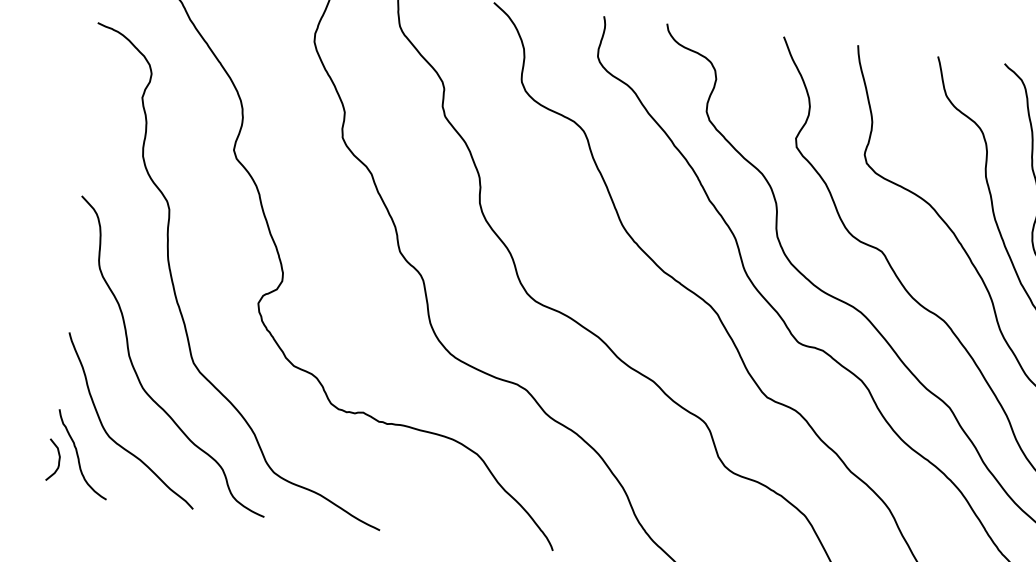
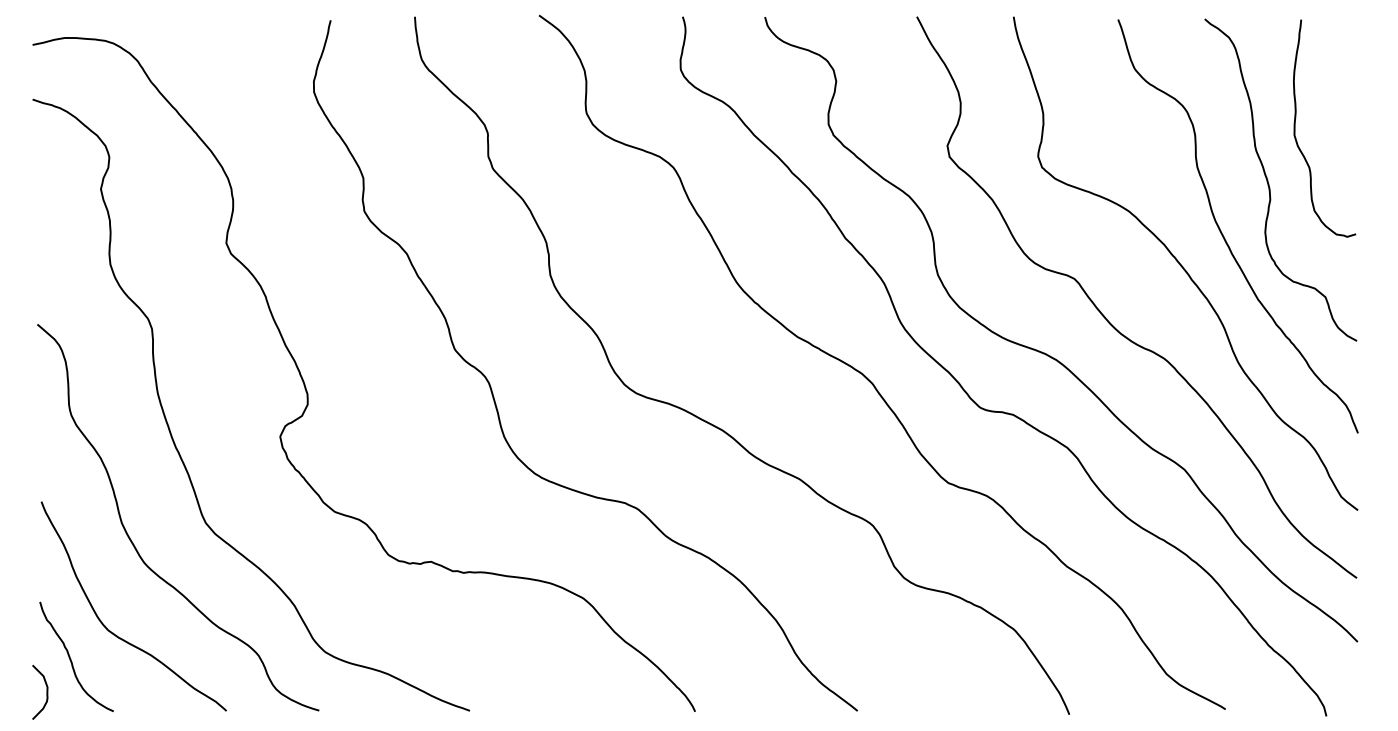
curve: (58, 460) -> (46, 691), moved

